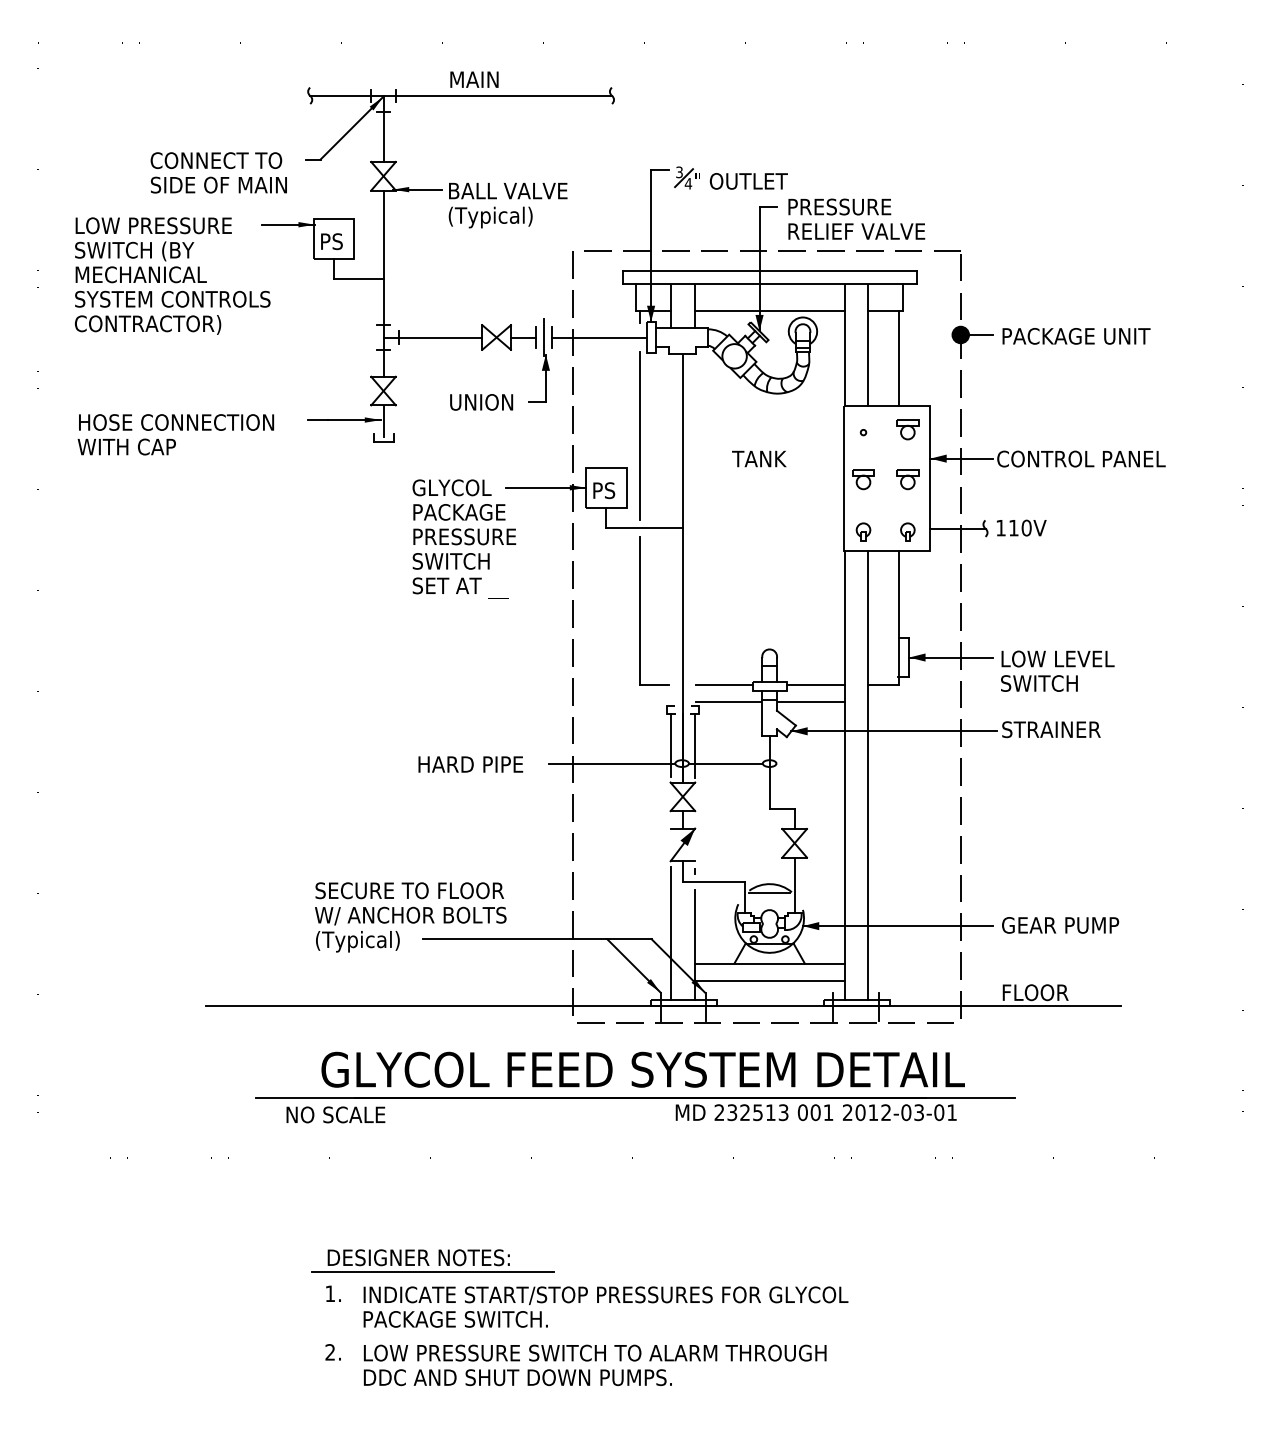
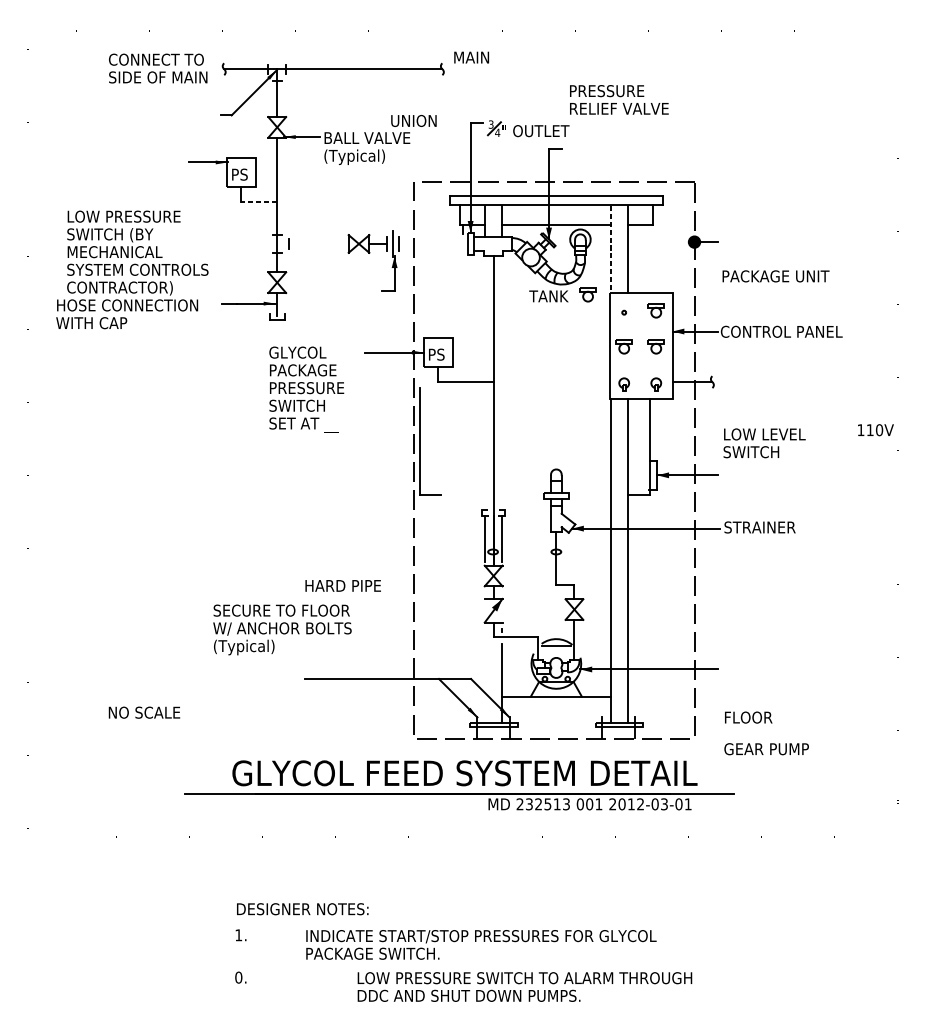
text: (474, 79) -> (471, 57), moved
text: (218, 172) -> (157, 68), moved
text: (856, 218) -> (619, 99), moved
text: (172, 275) -> (137, 252), moved
line: (358, 279) -> (259, 202), solid -> dashed
text: (1076, 336) -> (776, 276), moved
line: (432, 337) -> (312, 243), removed
line: (599, 337) -> (433, 243), removed
line: (844, 345) -> (610, 249), solid -> dashed
line: (898, 358) -> (649, 259), removed
text: (481, 402) -> (413, 121), moved
part: (813, 407) -> (588, 294), added
line: (640, 435) -> (463, 314), removed
text: (759, 458) -> (549, 296), moved
text: (1021, 527) -> (875, 429), moved
text: (464, 538) -> (306, 389), moved
part: (640, 610) -> (420, 441), moved
text: (1057, 670) -> (764, 442), moved
line: (724, 685) -> (523, 495), removed
line: (815, 685) -> (589, 495), removed
line: (728, 702) -> (526, 507), removed
line: (810, 702) -> (585, 507), removed
line: (611, 763) -> (442, 551), removed
line: (725, 763) -> (524, 551), removed
text: (470, 764) -> (342, 585), moved
text: (410, 917) -> (282, 629), moved
text: (1060, 925) -> (766, 749), moved
line: (671, 932) -> (485, 674), removed
line: (769, 981) -> (556, 709), removed
line: (663, 1006) -> (479, 727), removed
text: (335, 1114) -> (144, 712), moved
line: (432, 1272) -> (312, 919), removed
text: (605, 1306) -> (481, 944), moved
text: (330, 1352) -> (238, 977), 2. -> 0.
text: (595, 1365) -> (525, 987), moved

